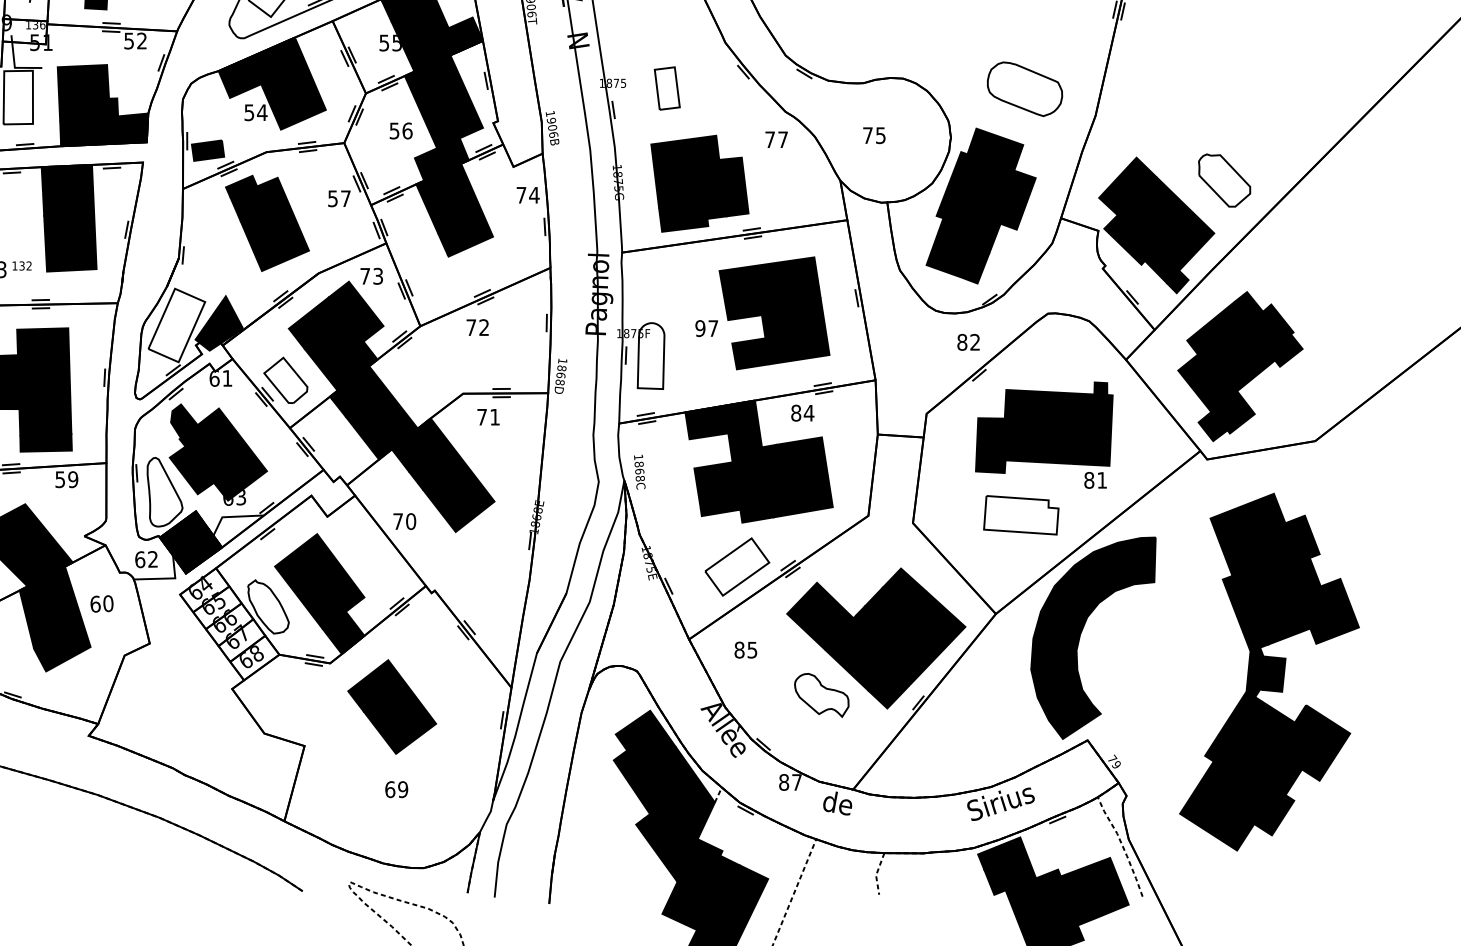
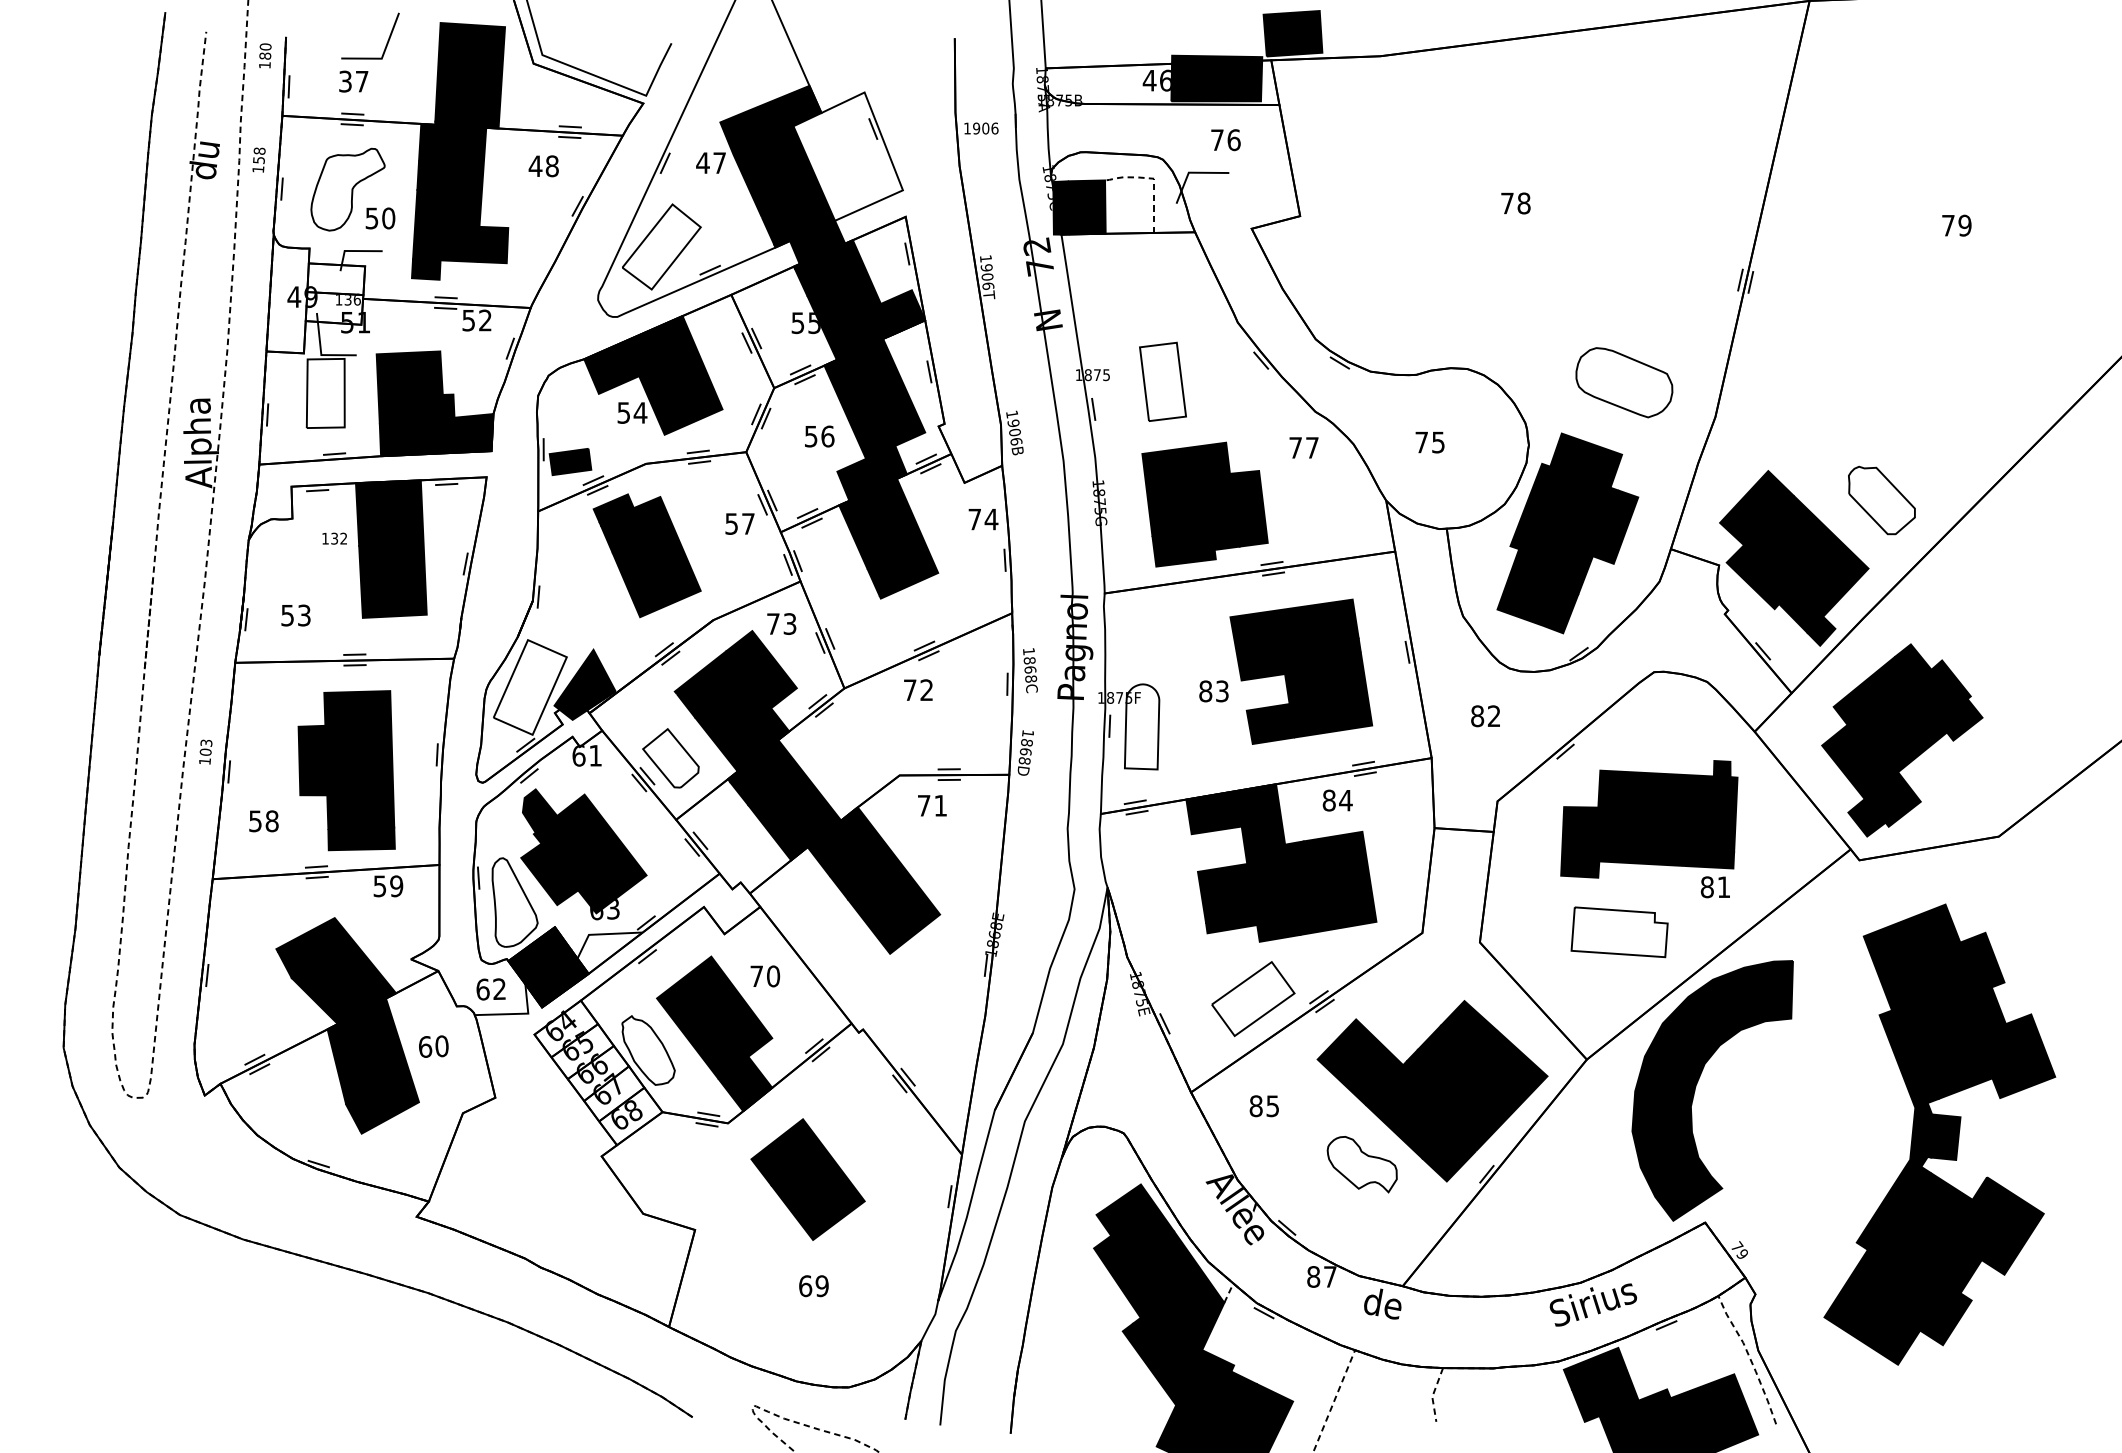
part: (666, 88) -> (1162, 381), size x1.43
text: (21, 265) -> (334, 538), moved
text: (706, 328) -> (1213, 691), 97 -> 83
text: (968, 342) -> (1485, 716), moved
text: (639, 472) -> (1030, 670), moved
text: (404, 521) -> (765, 976), moved

